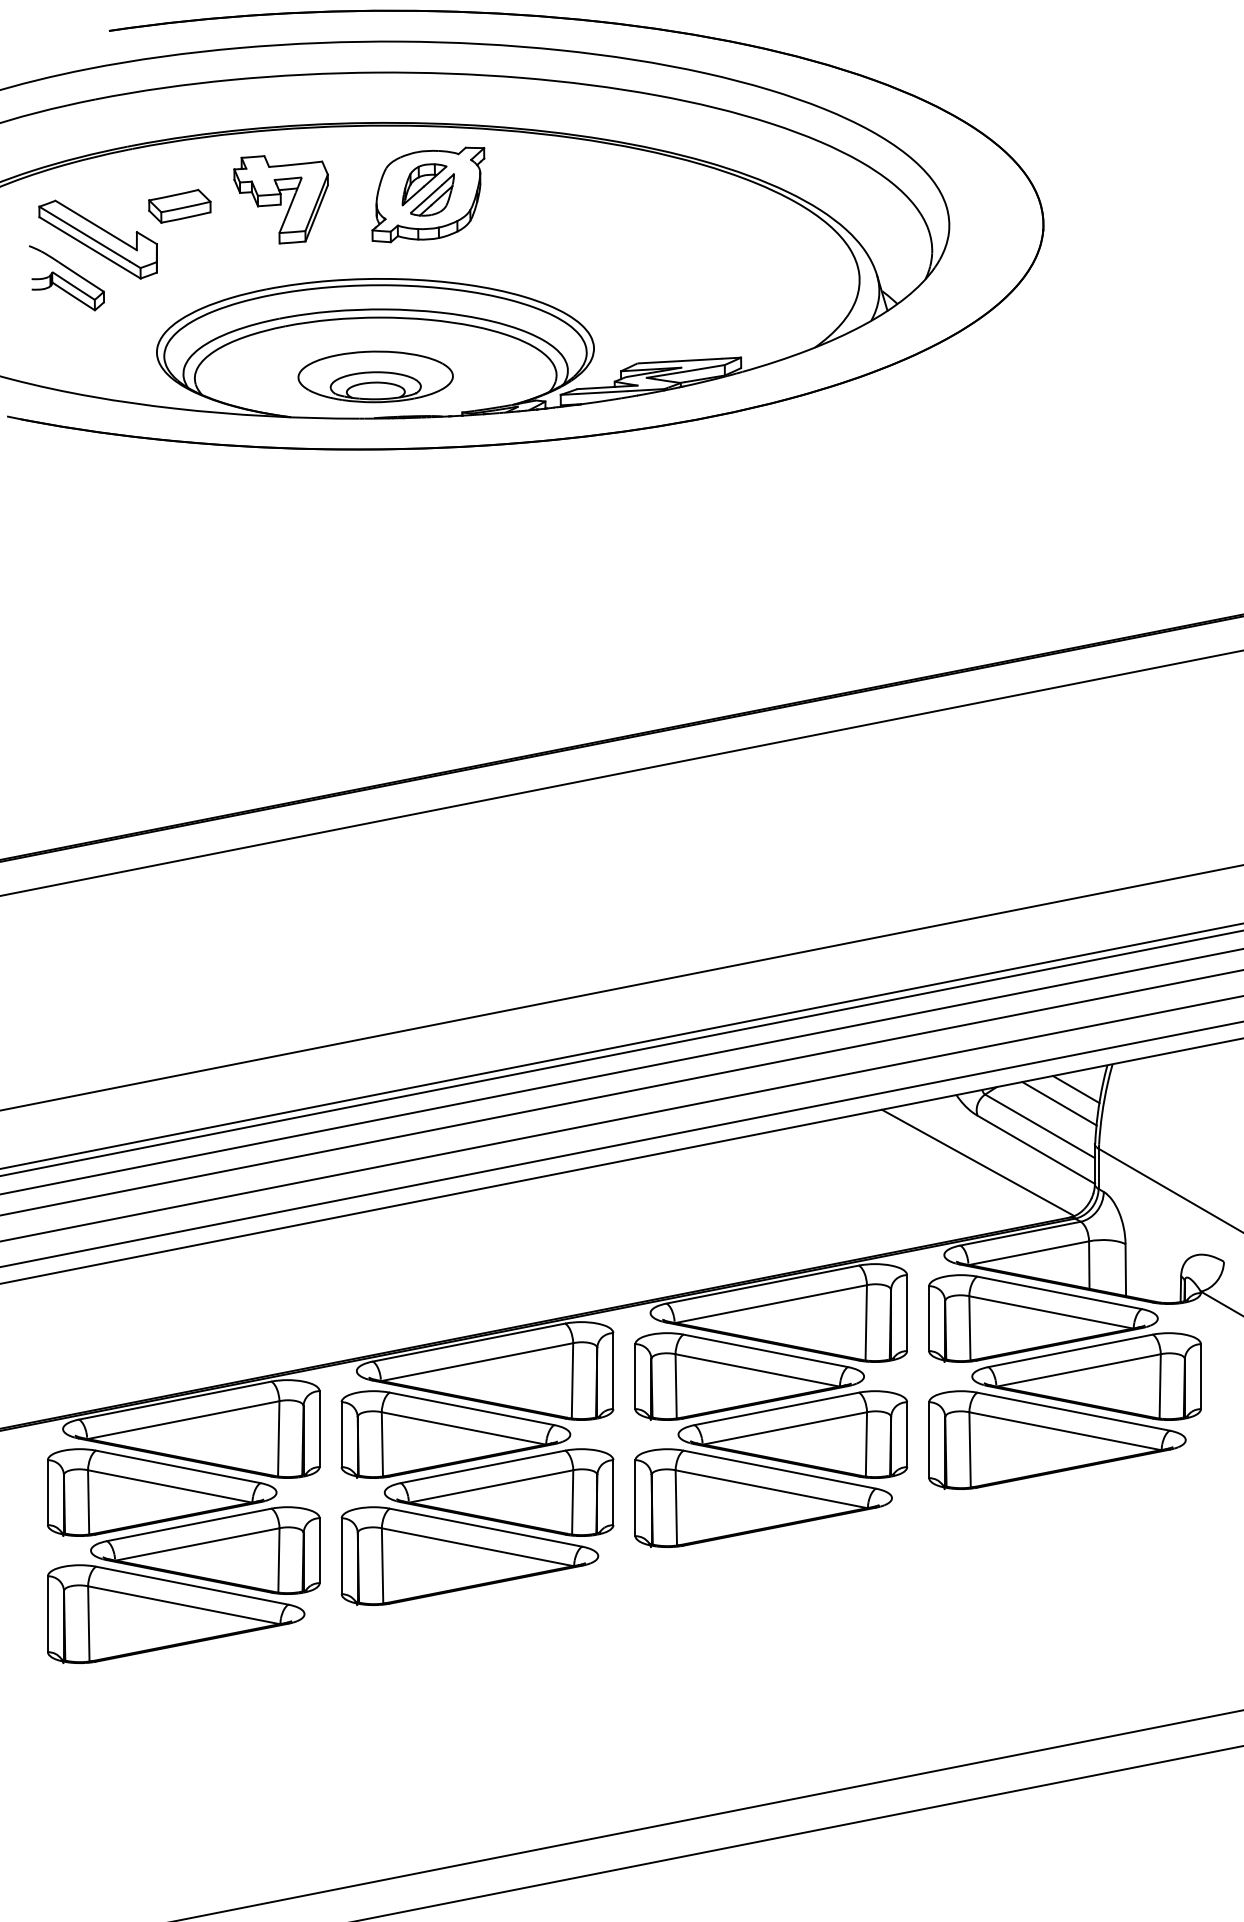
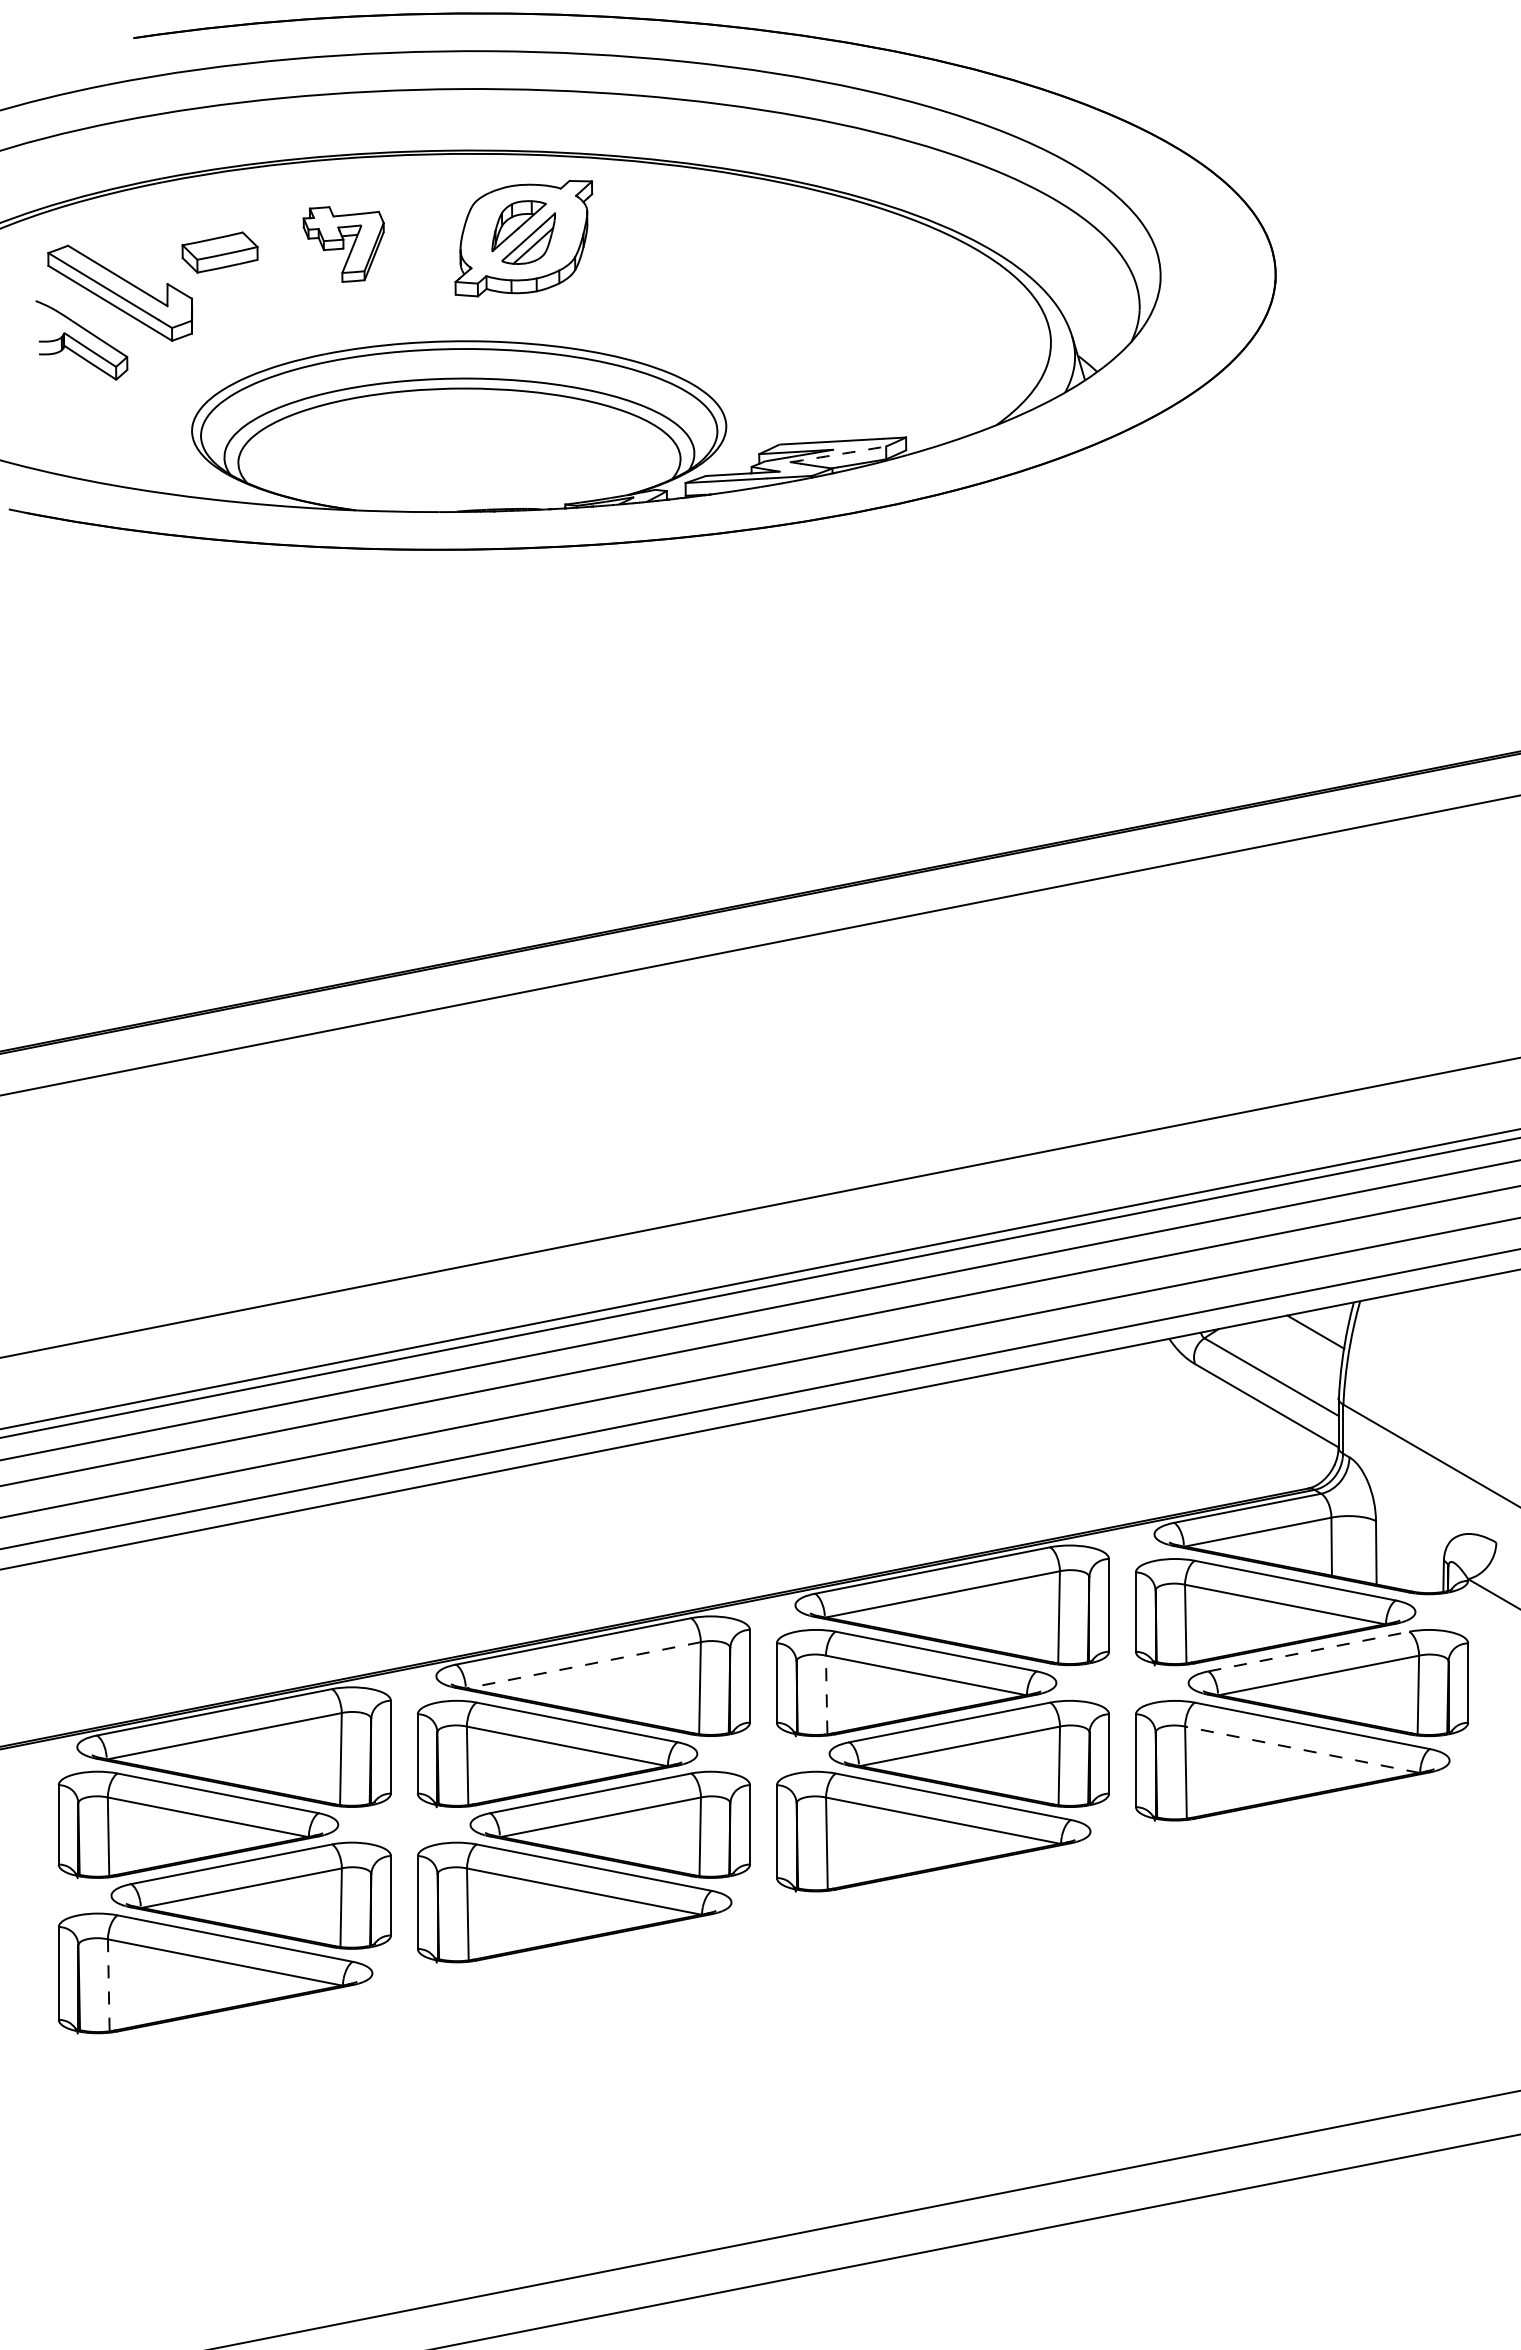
part: (280, 199) -> (343, 244), size x0.7
arc: (685, 371) -> (838, 454), solid -> dashed
part: (375, 376) -> (459, 460), removed
line: (1058, 1103) -> (1294, 1349), removed
line: (977, 1162) -> (1195, 1421), removed
line: (1071, 1350) -> (1309, 1651), solid -> dashed
line: (477, 1362) -> (583, 1665), solid -> dashed
line: (675, 1386) -> (826, 1694), solid -> dashed
line: (1064, 1430) -> (1301, 1749), solid -> dashed
line: (88, 1624) -> (108, 1985), solid -> dashed

